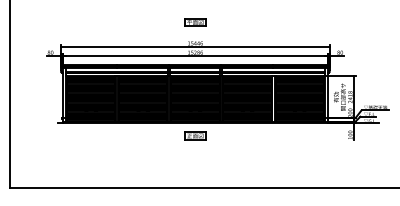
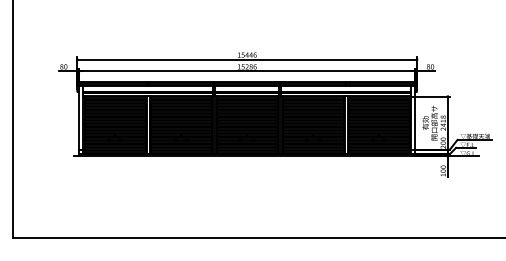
part: (195, 22) -> (247, 28), removed
part: (195, 135) -> (247, 171), removed

